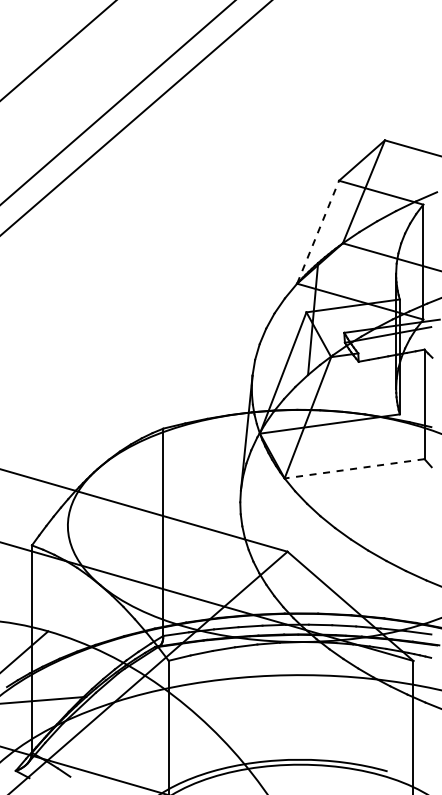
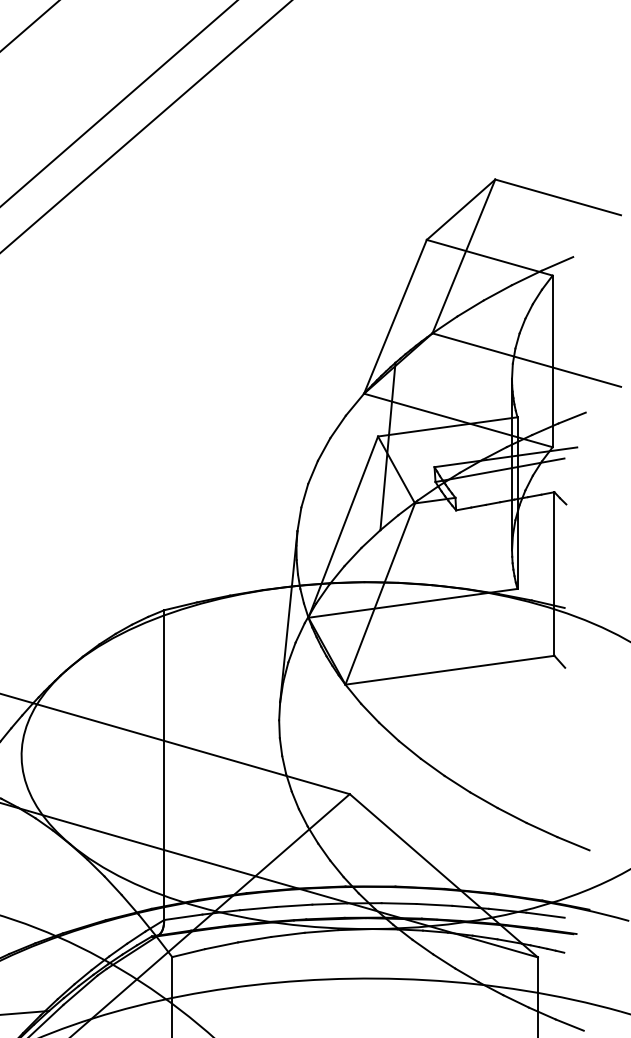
line: (318, 232) -> (396, 317), dashed -> solid
line: (354, 468) -> (449, 669), dashed -> solid

